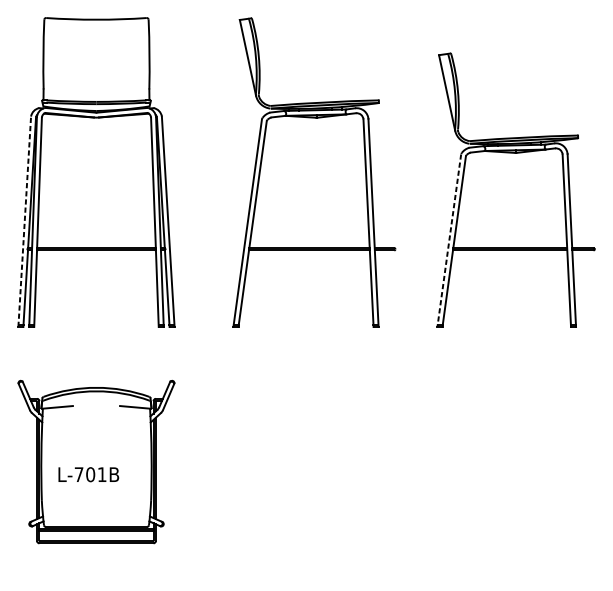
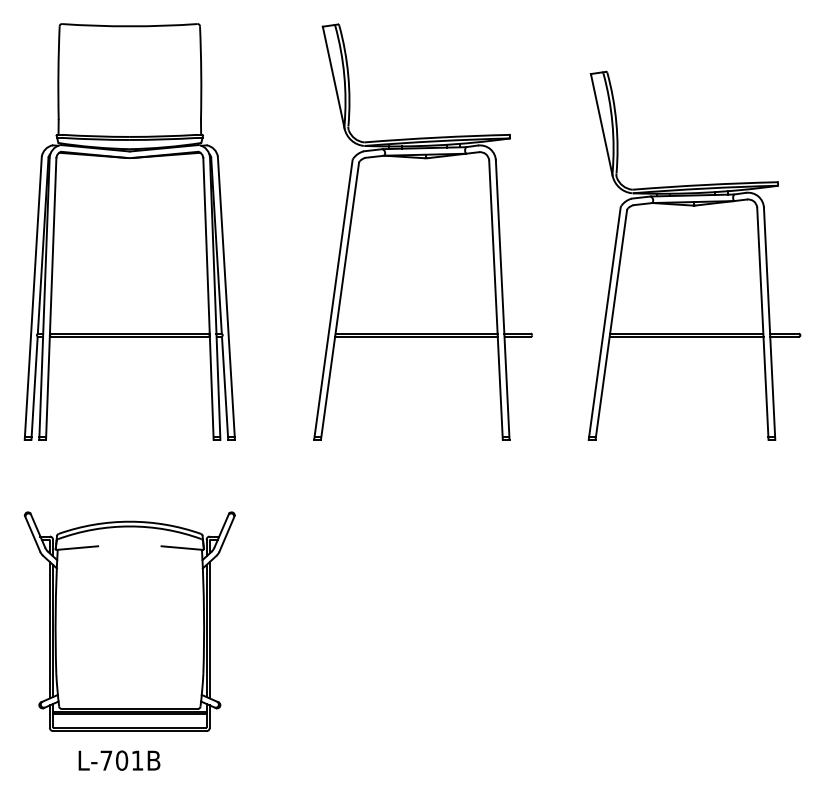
line: (24, 221) -> (33, 298), dashed -> solid
line: (449, 241) -> (604, 324), dashed -> solid
text: (88, 474) -> (119, 760), moved

